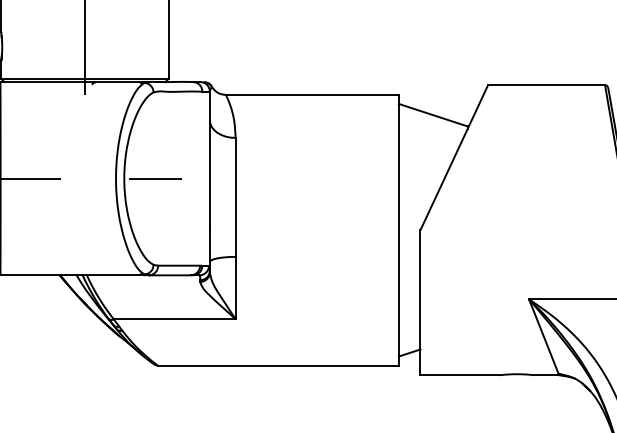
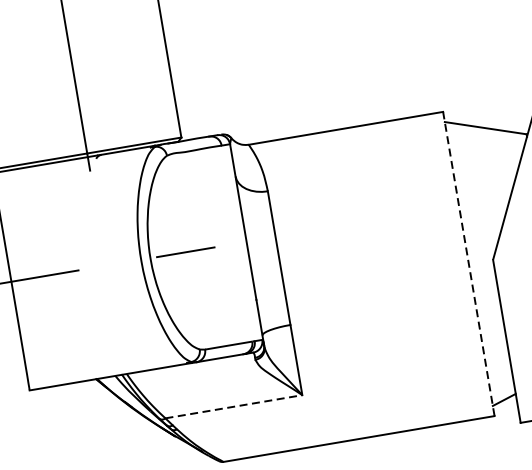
line: (398, 229) -> (468, 263), solid -> dashed
line: (174, 319) -> (233, 406), solid -> dashed

